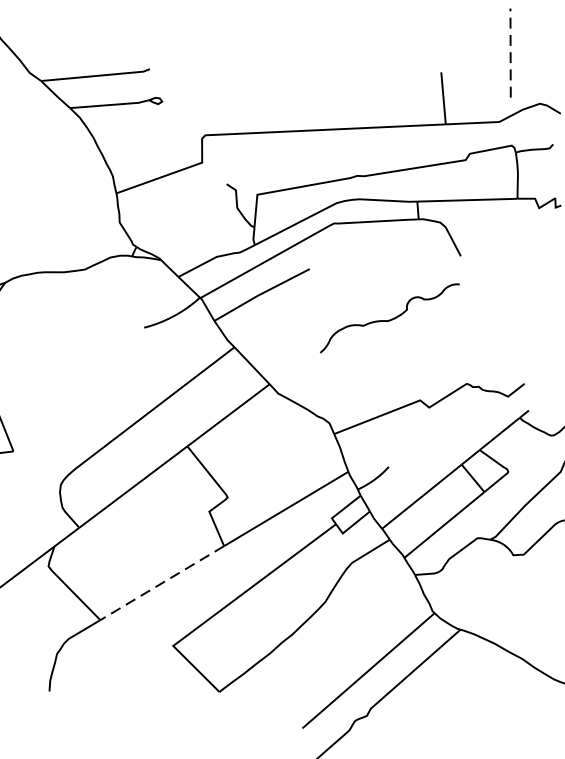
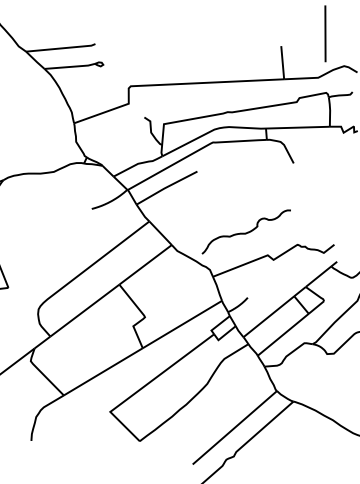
line: (510, 52) -> (325, 33), dashed -> solid
curve: (388, 319) -> (245, 232), moved
line: (162, 582) -> (103, 371), dashed -> solid

